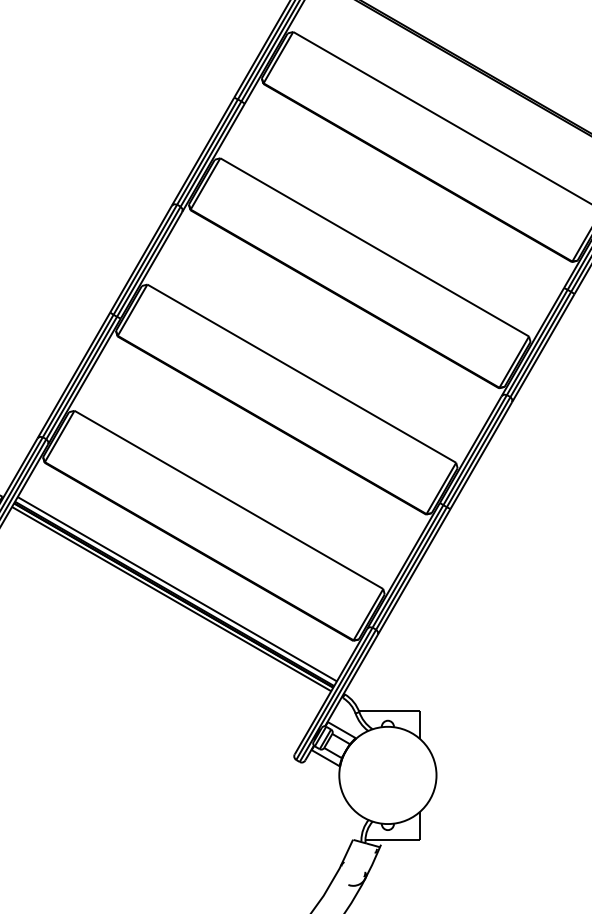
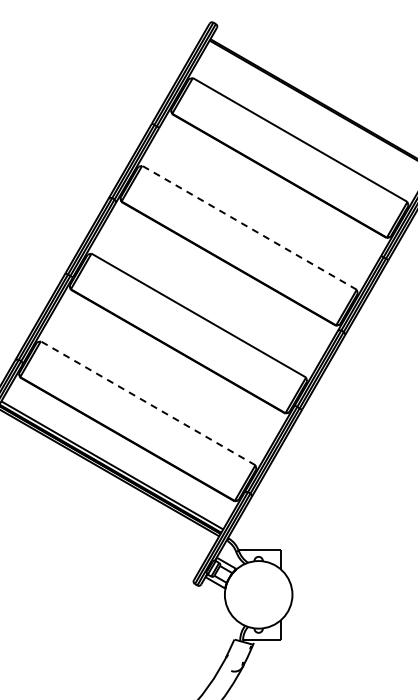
line: (374, 246) -> (249, 227), solid -> dashed
line: (229, 500) -> (148, 403), solid -> dashed

